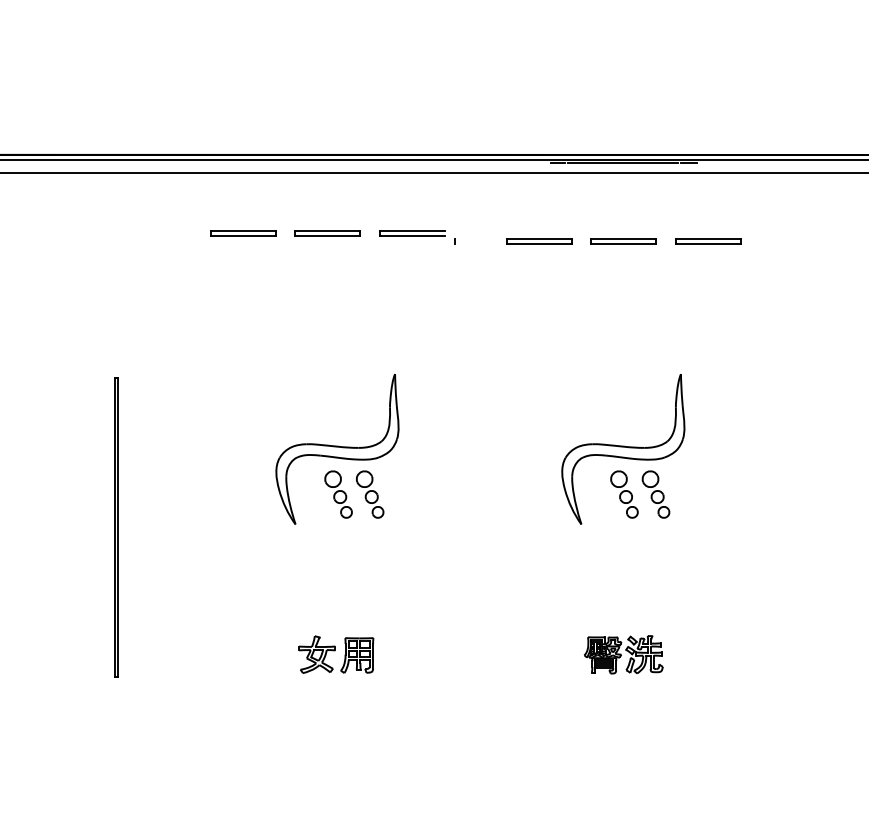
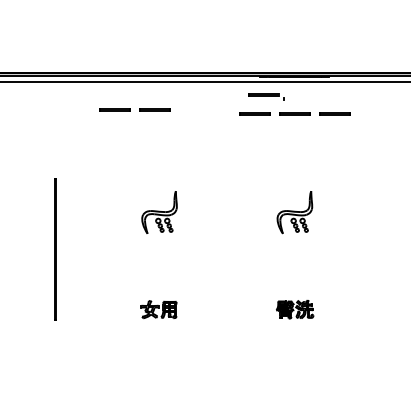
part: (417, 235) -> (266, 96), moved
part: (337, 449) -> (159, 212), size x0.6
part: (622, 449) -> (294, 212), size x0.6

